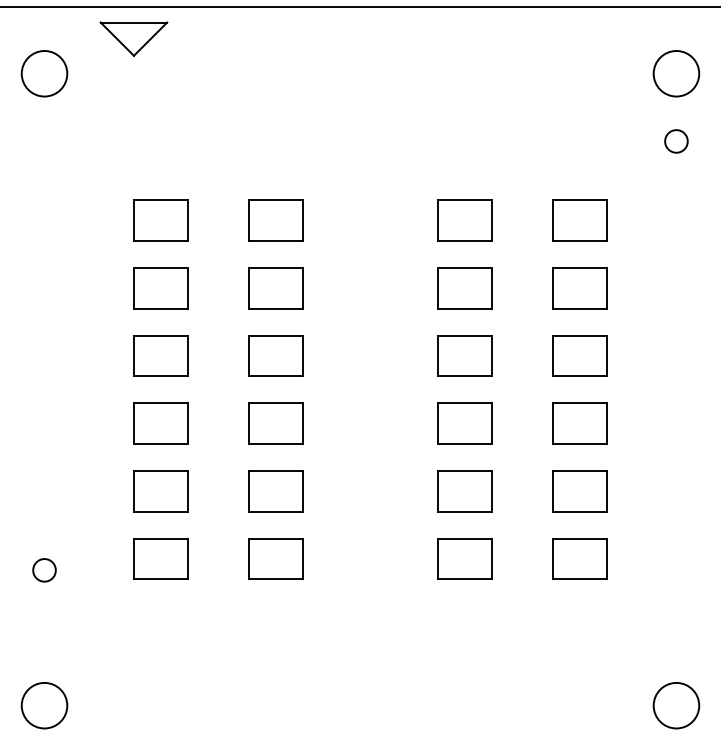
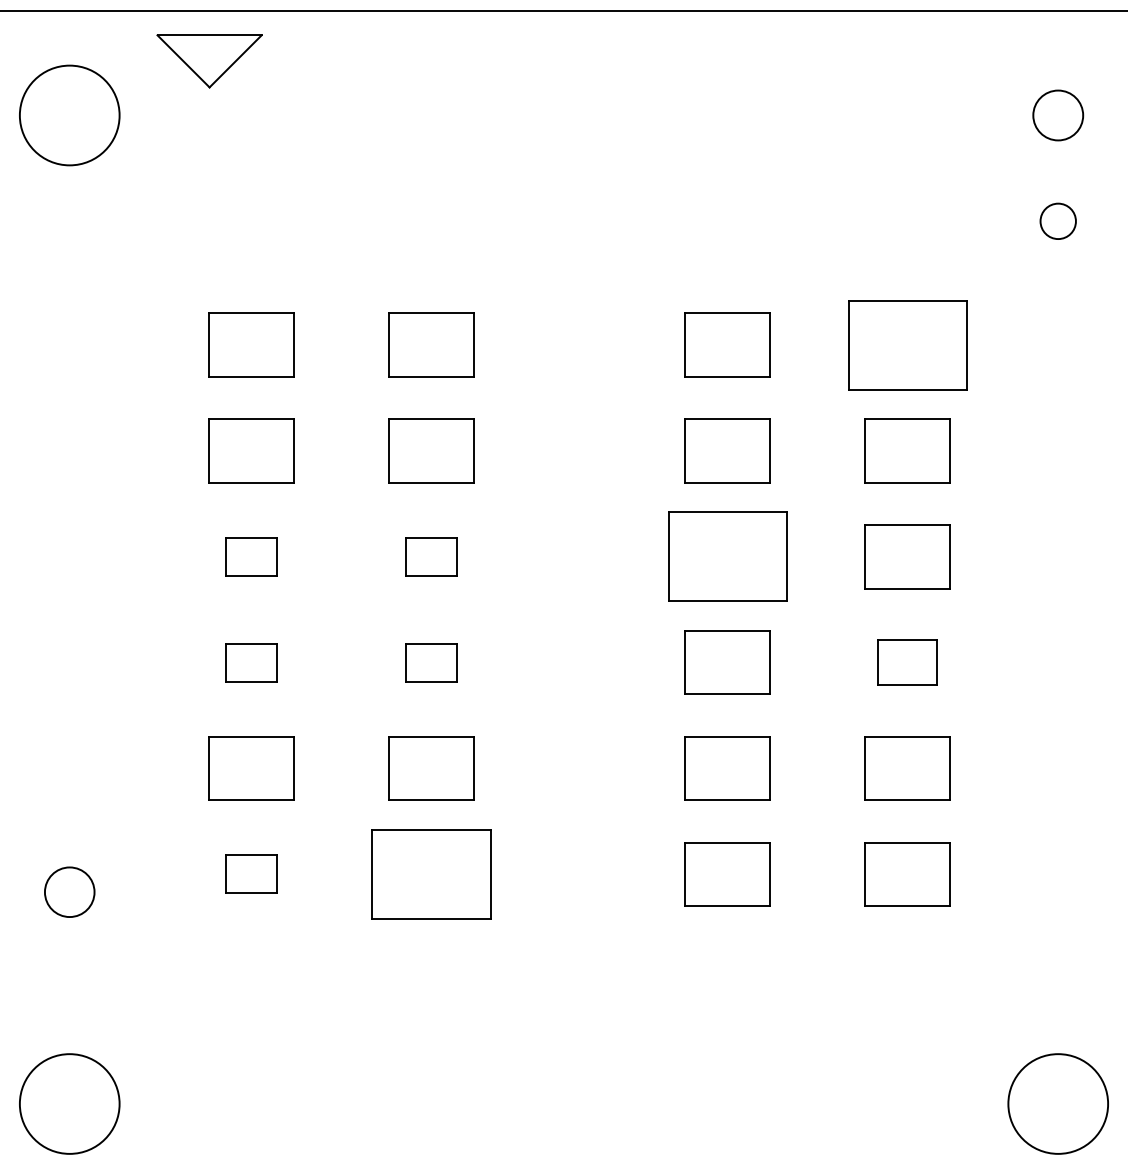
circle: (44, 73) -> (69, 115), size x1.4
circle: (676, 73) -> (1058, 115), size x0.7
part: (579, 220) -> (906, 345), size x1.4
part: (160, 355) -> (251, 556), size x0.6
part: (275, 355) -> (431, 556), size x0.6
part: (464, 355) -> (726, 556), size x1.4
part: (160, 423) -> (251, 662), size x0.6
part: (275, 423) -> (431, 662), size x0.6
part: (579, 423) -> (906, 662), size x0.7
part: (160, 558) -> (251, 873), size x0.6
part: (275, 558) -> (431, 873), size x1.4
circle: (44, 570) -> (69, 892), size x1.4
circle: (44, 705) -> (69, 1103), size x1.4
circle: (676, 705) -> (1058, 1103), size x1.4

